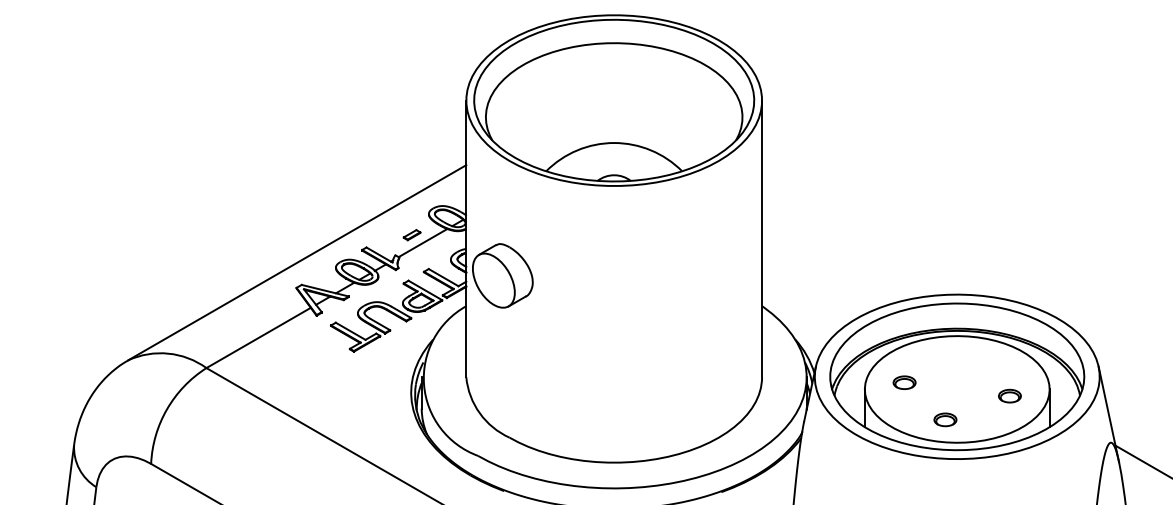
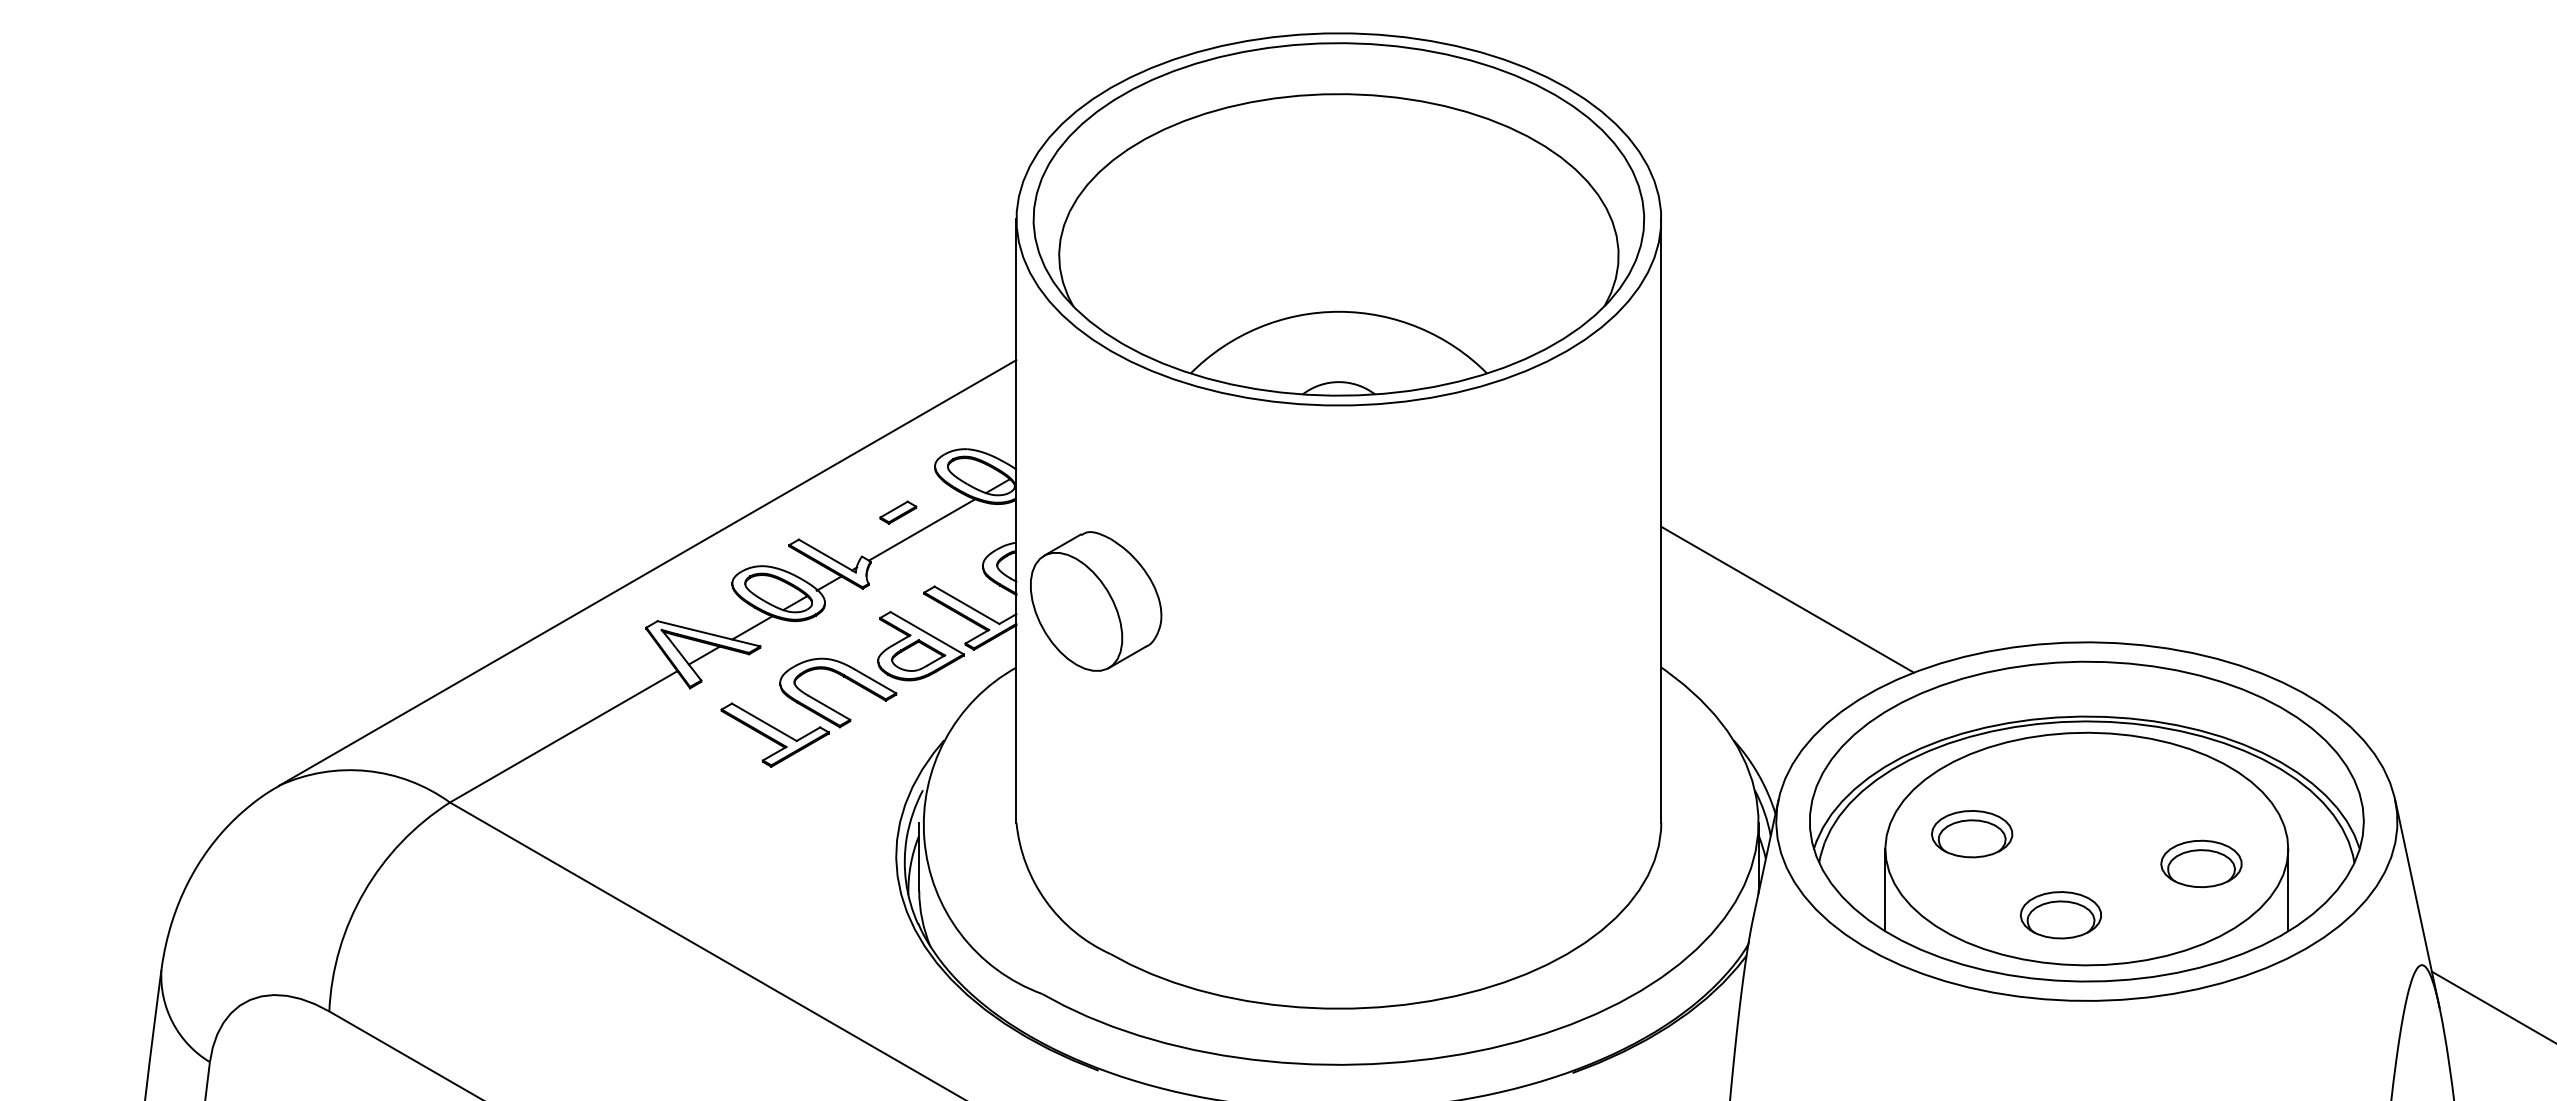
line: (819, 274) -> (1786, 598), added
part: (904, 382) -> (1971, 833), size x1.67
part: (1009, 395) -> (2200, 862), size x1.67
part: (945, 419) -> (2061, 914), size x1.67

